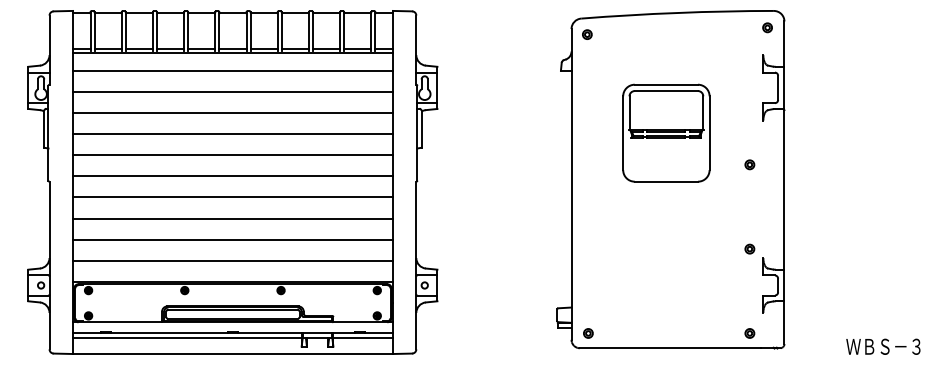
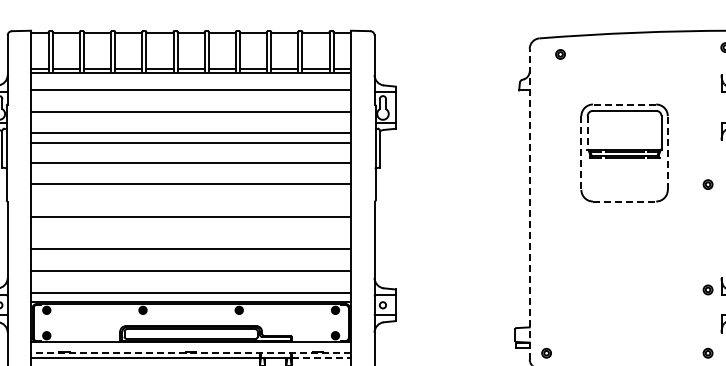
part: (587, 34) -> (560, 54), moved
line: (666, 84) -> (624, 104), solid -> dashed
line: (629, 113) -> (587, 133), solid -> dashed
line: (623, 133) -> (581, 153), solid -> dashed
line: (709, 133) -> (667, 153), solid -> dashed
line: (232, 134) -> (190, 143), moved
line: (232, 155) -> (190, 163), moved
line: (232, 176) -> (190, 184), moved
line: (666, 181) -> (624, 201), solid -> dashed
line: (571, 183) -> (529, 203), solid -> dashed
line: (232, 218) -> (190, 249), moved
line: (232, 239) -> (190, 270), moved
part: (749, 248) -> (707, 289), moved
line: (232, 260) -> (190, 292), moved
line: (232, 332) -> (190, 352), solid -> dashed
line: (363, 338) -> (321, 358), solid -> dashed

